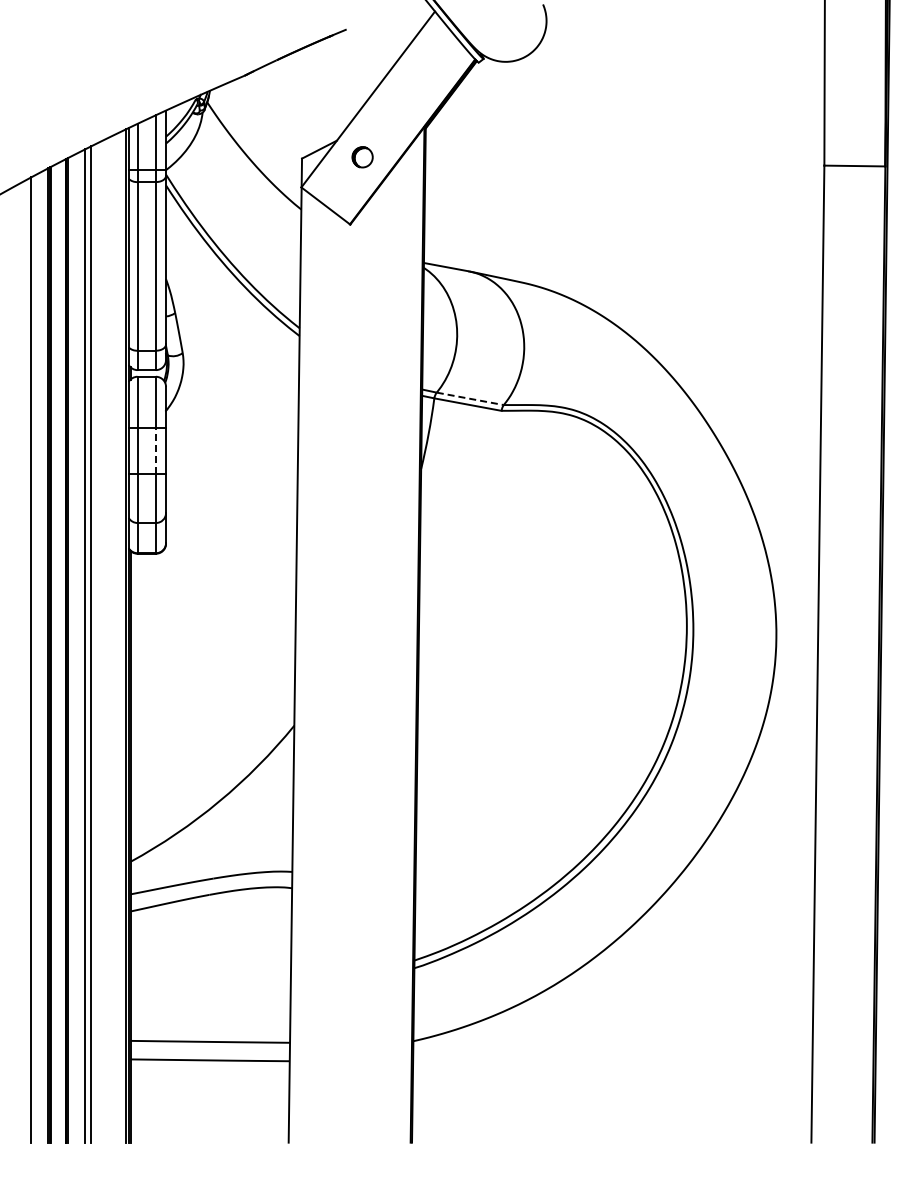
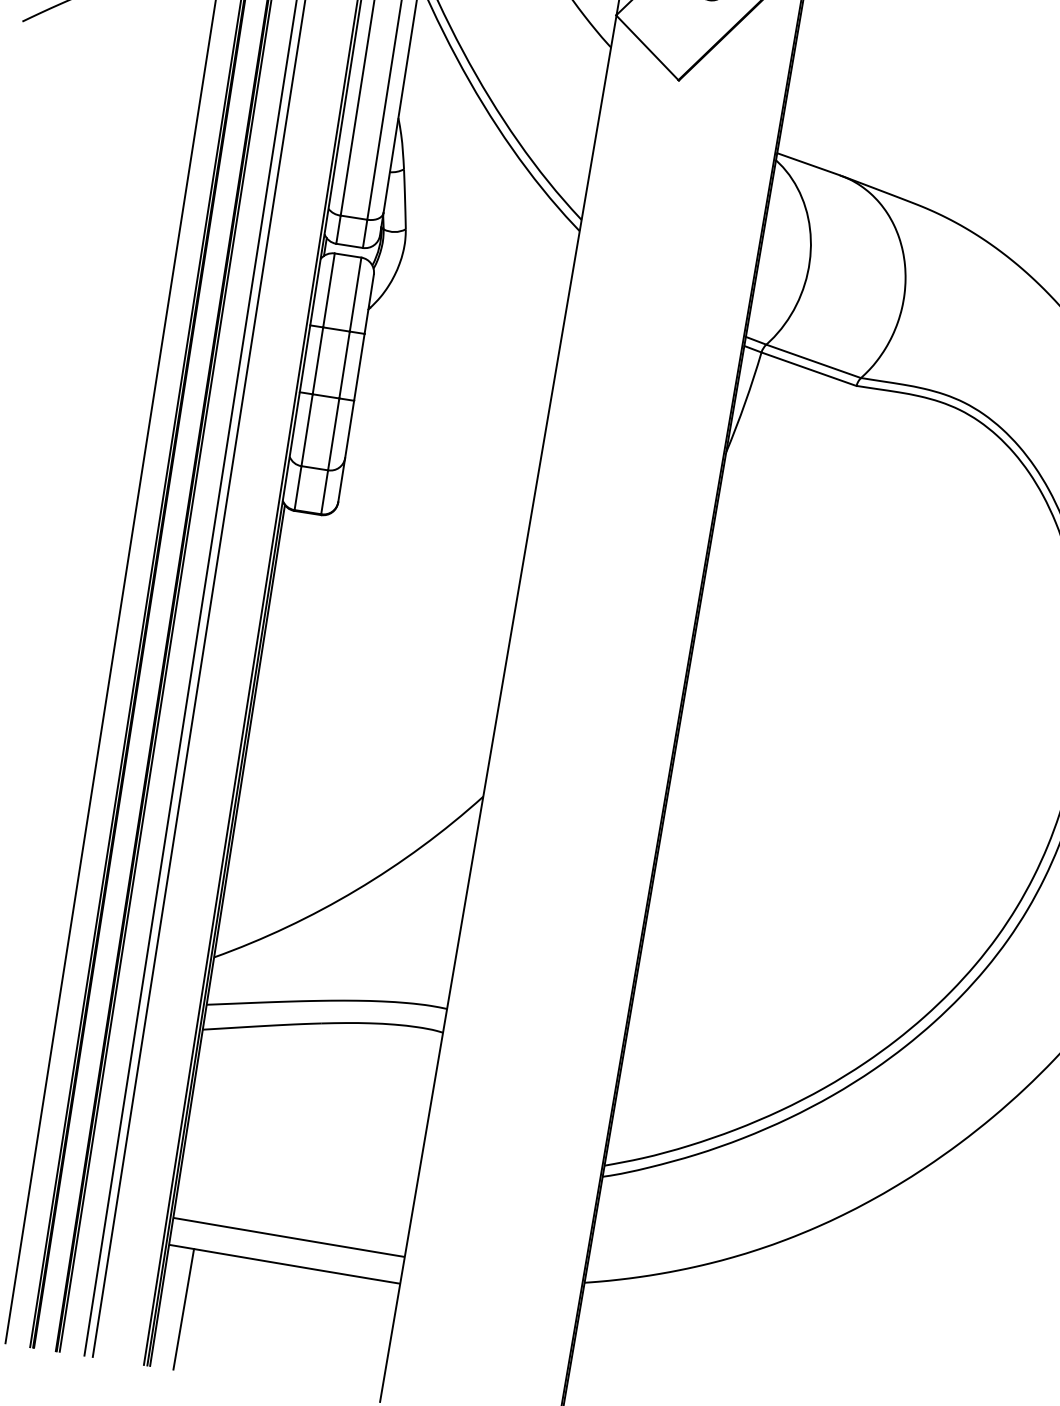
line: (470, 398) -> (814, 360), dashed -> solid
line: (155, 450) -> (344, 364), dashed -> solid
line: (146, 1100) -> (182, 1308), added

